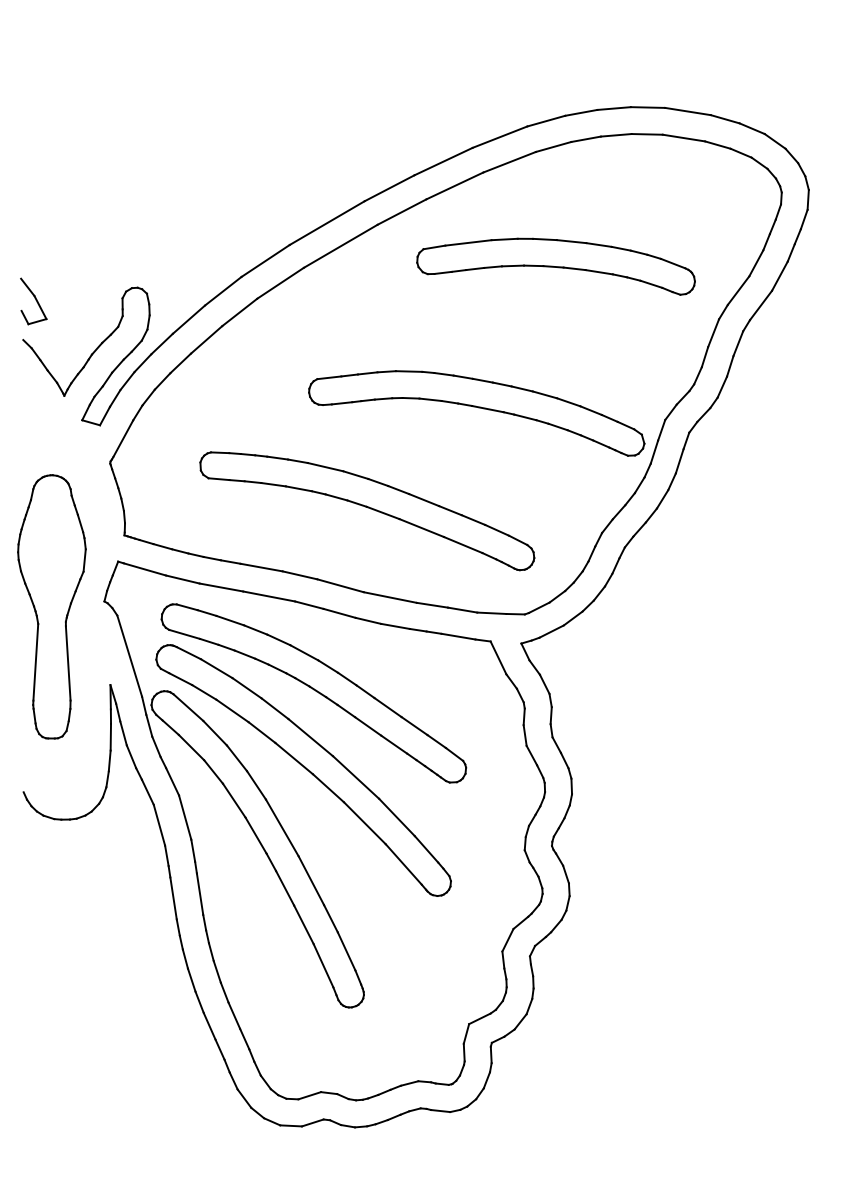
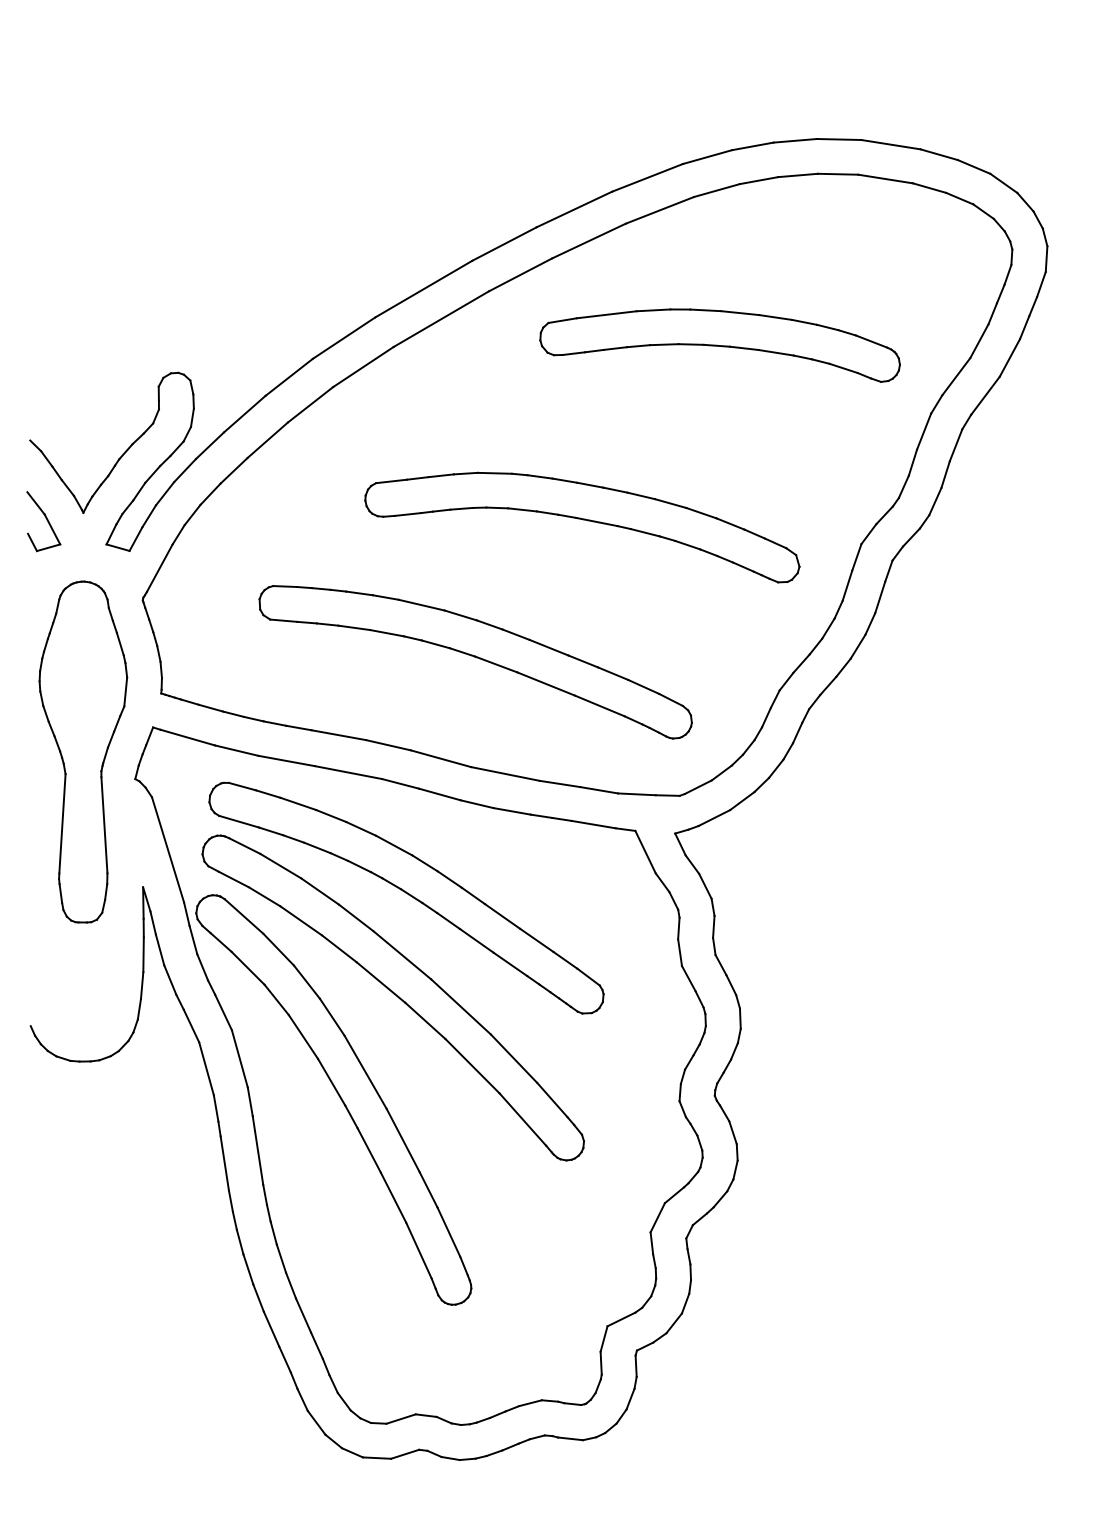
part: (33, 301) -> (43, 521), moved
part: (476, 407) -> (582, 520), moved
part: (52, 606) -> (83, 751), moved

